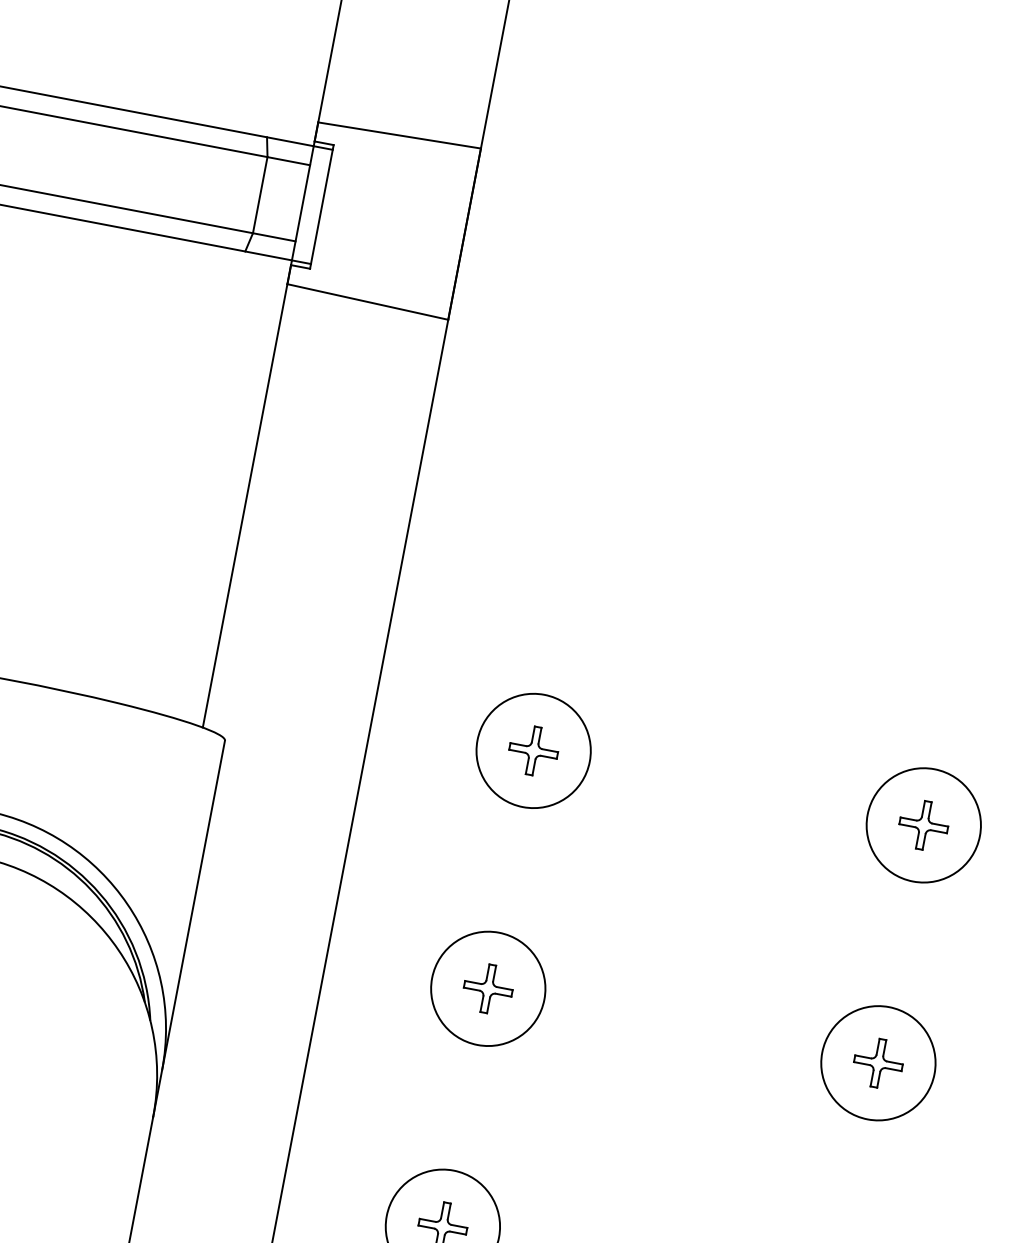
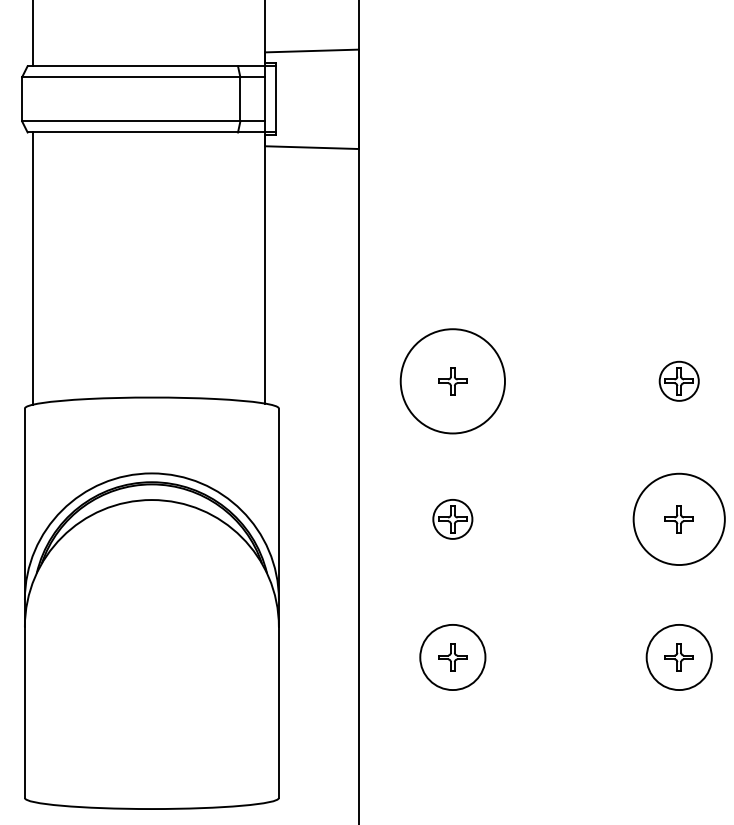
circle: (533, 749) -> (452, 380), size x1.6
circle: (922, 823) -> (678, 380), size x0.6
circle: (487, 987) -> (452, 518), size x0.6
circle: (877, 1061) -> (678, 518), size x1.4

